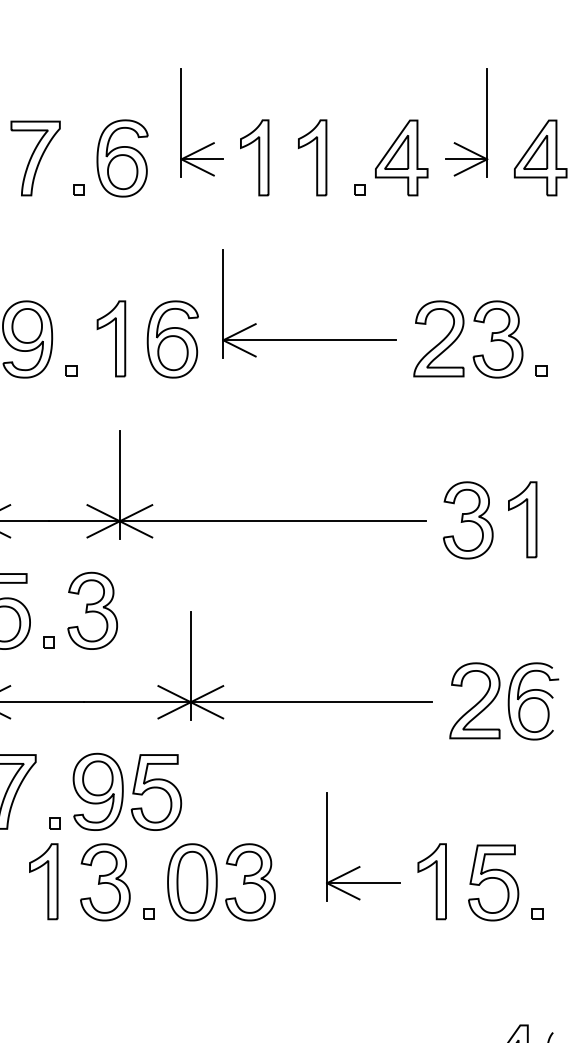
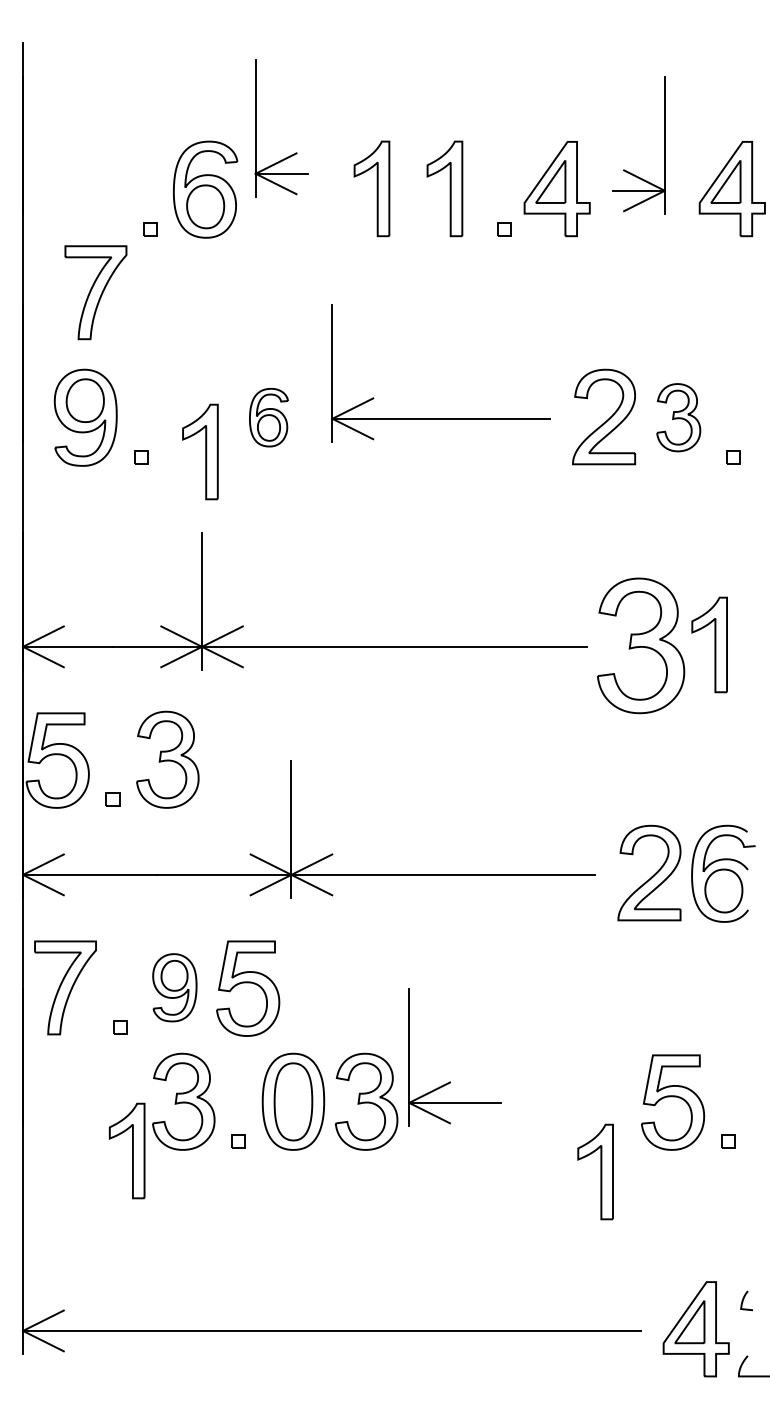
part: (182, 123) -> (256, 128), moved
part: (35, 158) -> (95, 292), moved
part: (111, 338) -> (200, 451), moved
part: (172, 339) -> (268, 417), size x0.6
part: (497, 339) -> (678, 417), size x0.7
part: (467, 520) -> (640, 645), size x1.4
part: (97, 791) -> (174, 987), size x0.7
part: (359, 866) -> (450, 1081), moved
part: (43, 881) -> (126, 1150), moved
part: (432, 881) -> (595, 1171), moved

